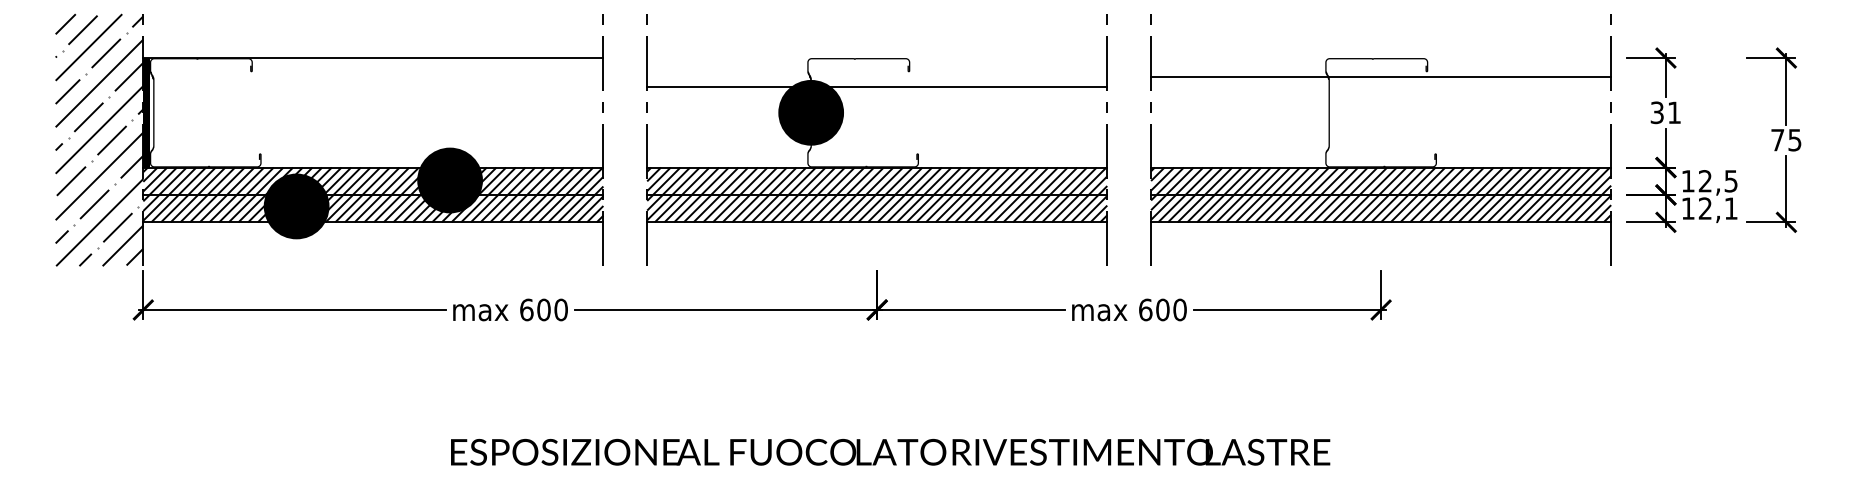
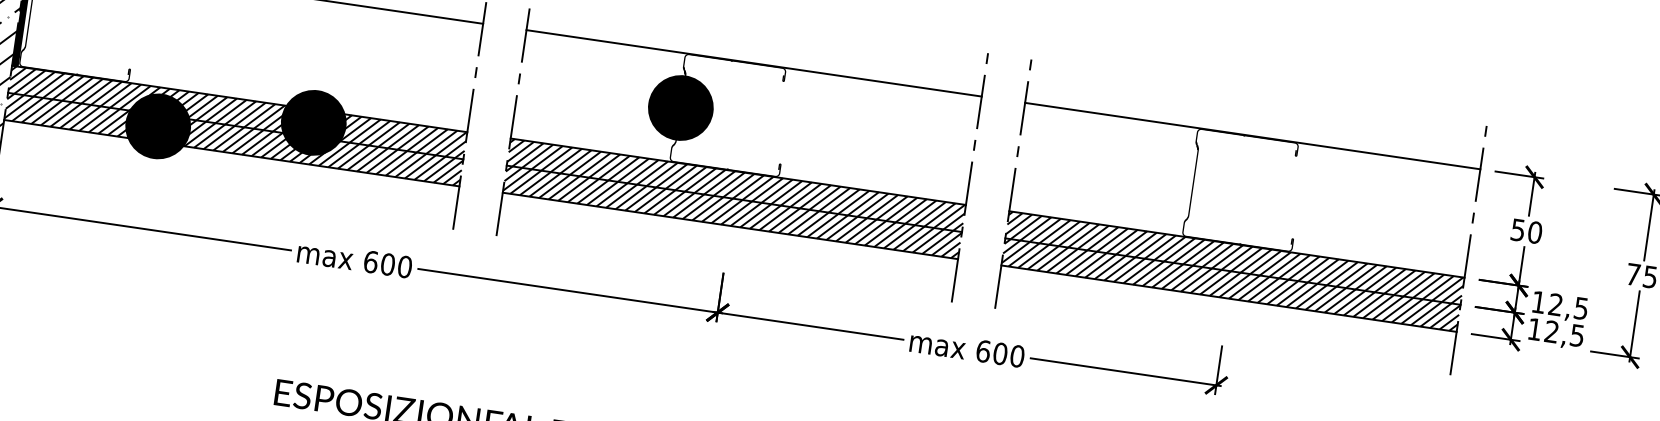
line: (1381, 77) -> (1253, 136), moved
line: (877, 87) -> (754, 63), moved
text: (1666, 112) -> (1527, 231), 31 -> 50
text: (1730, 208) -> (1576, 335), 12,1 -> 12,5

